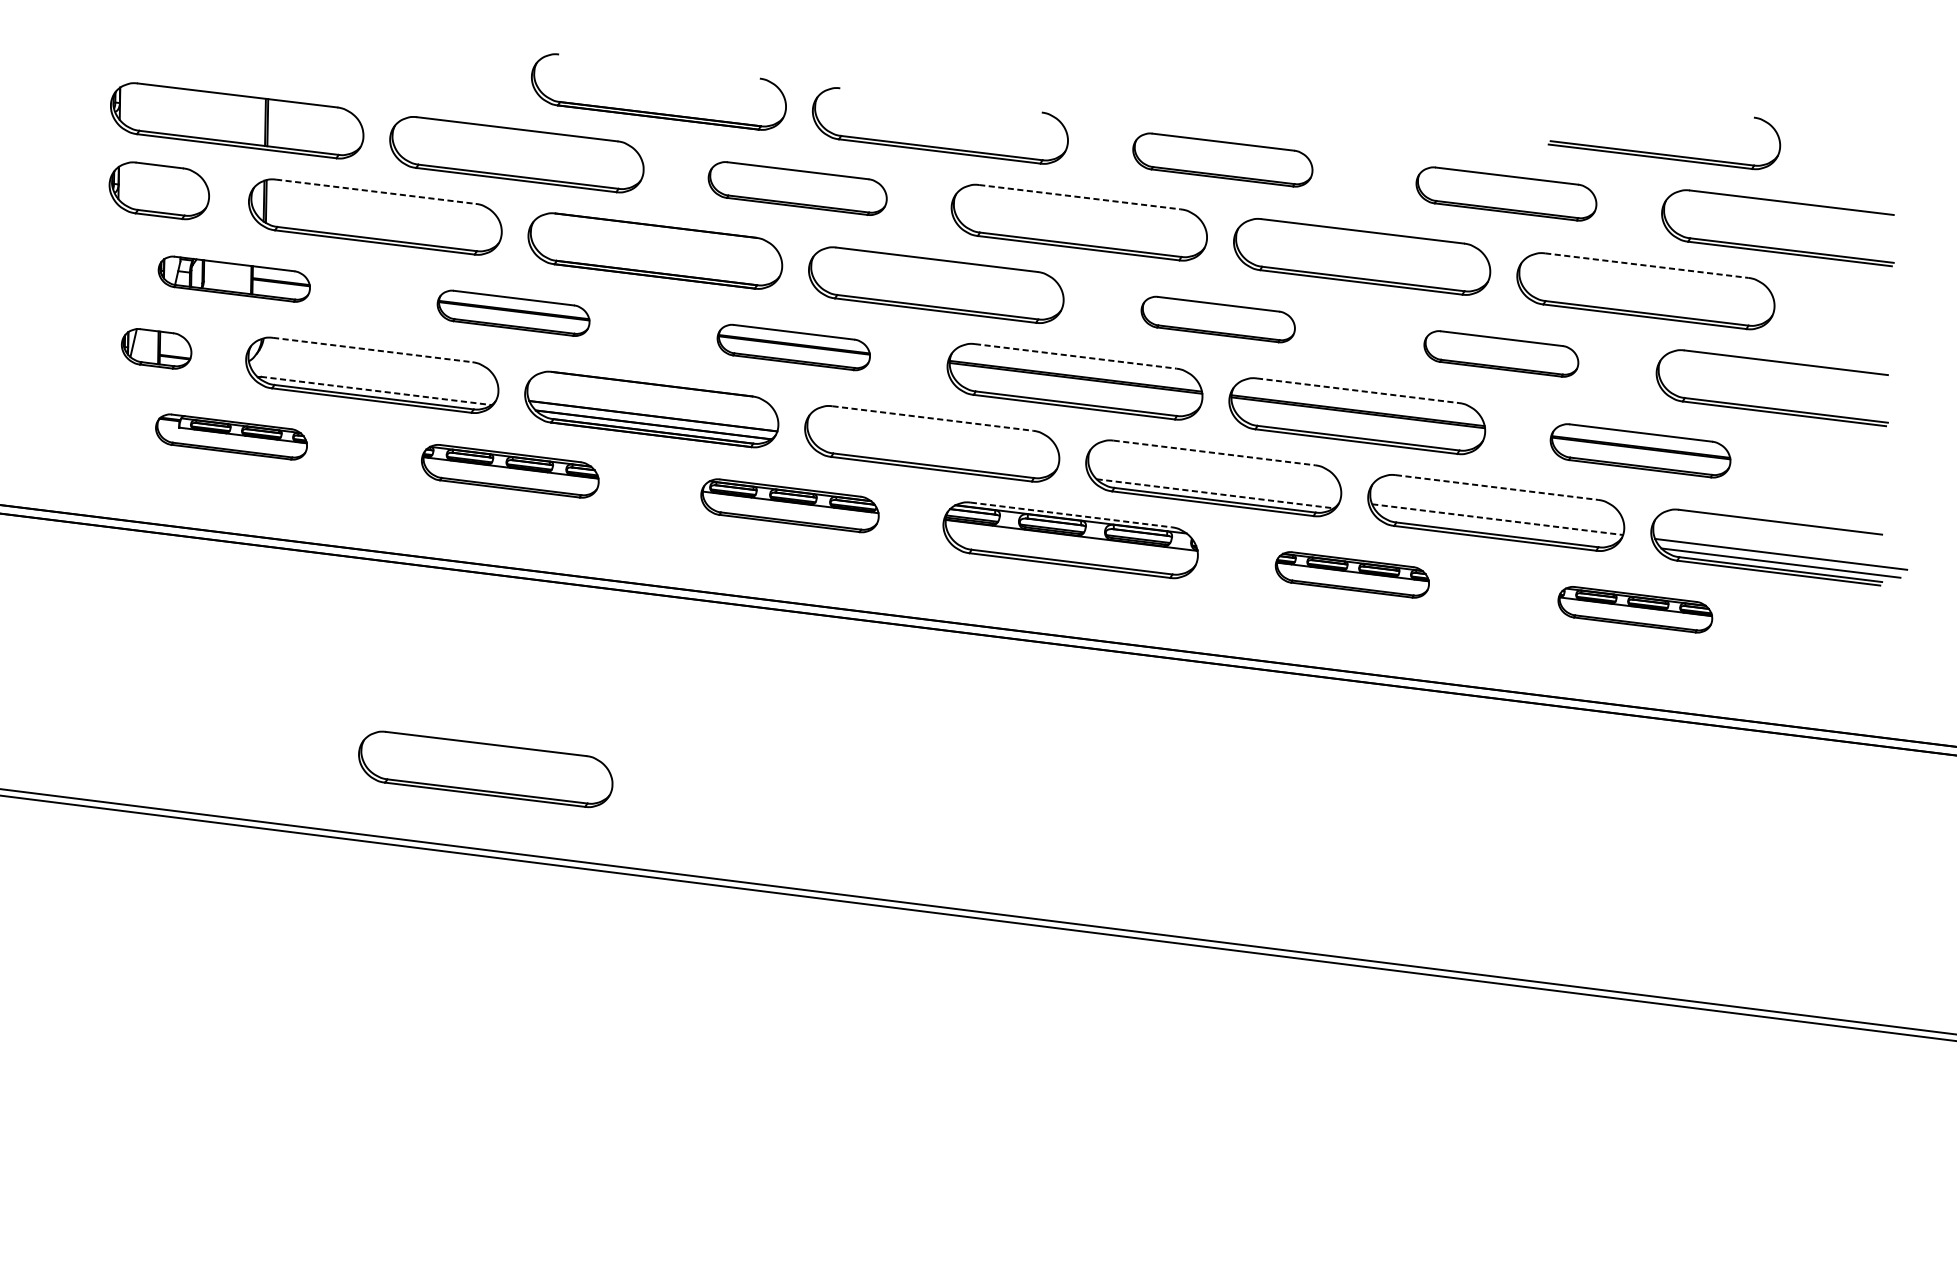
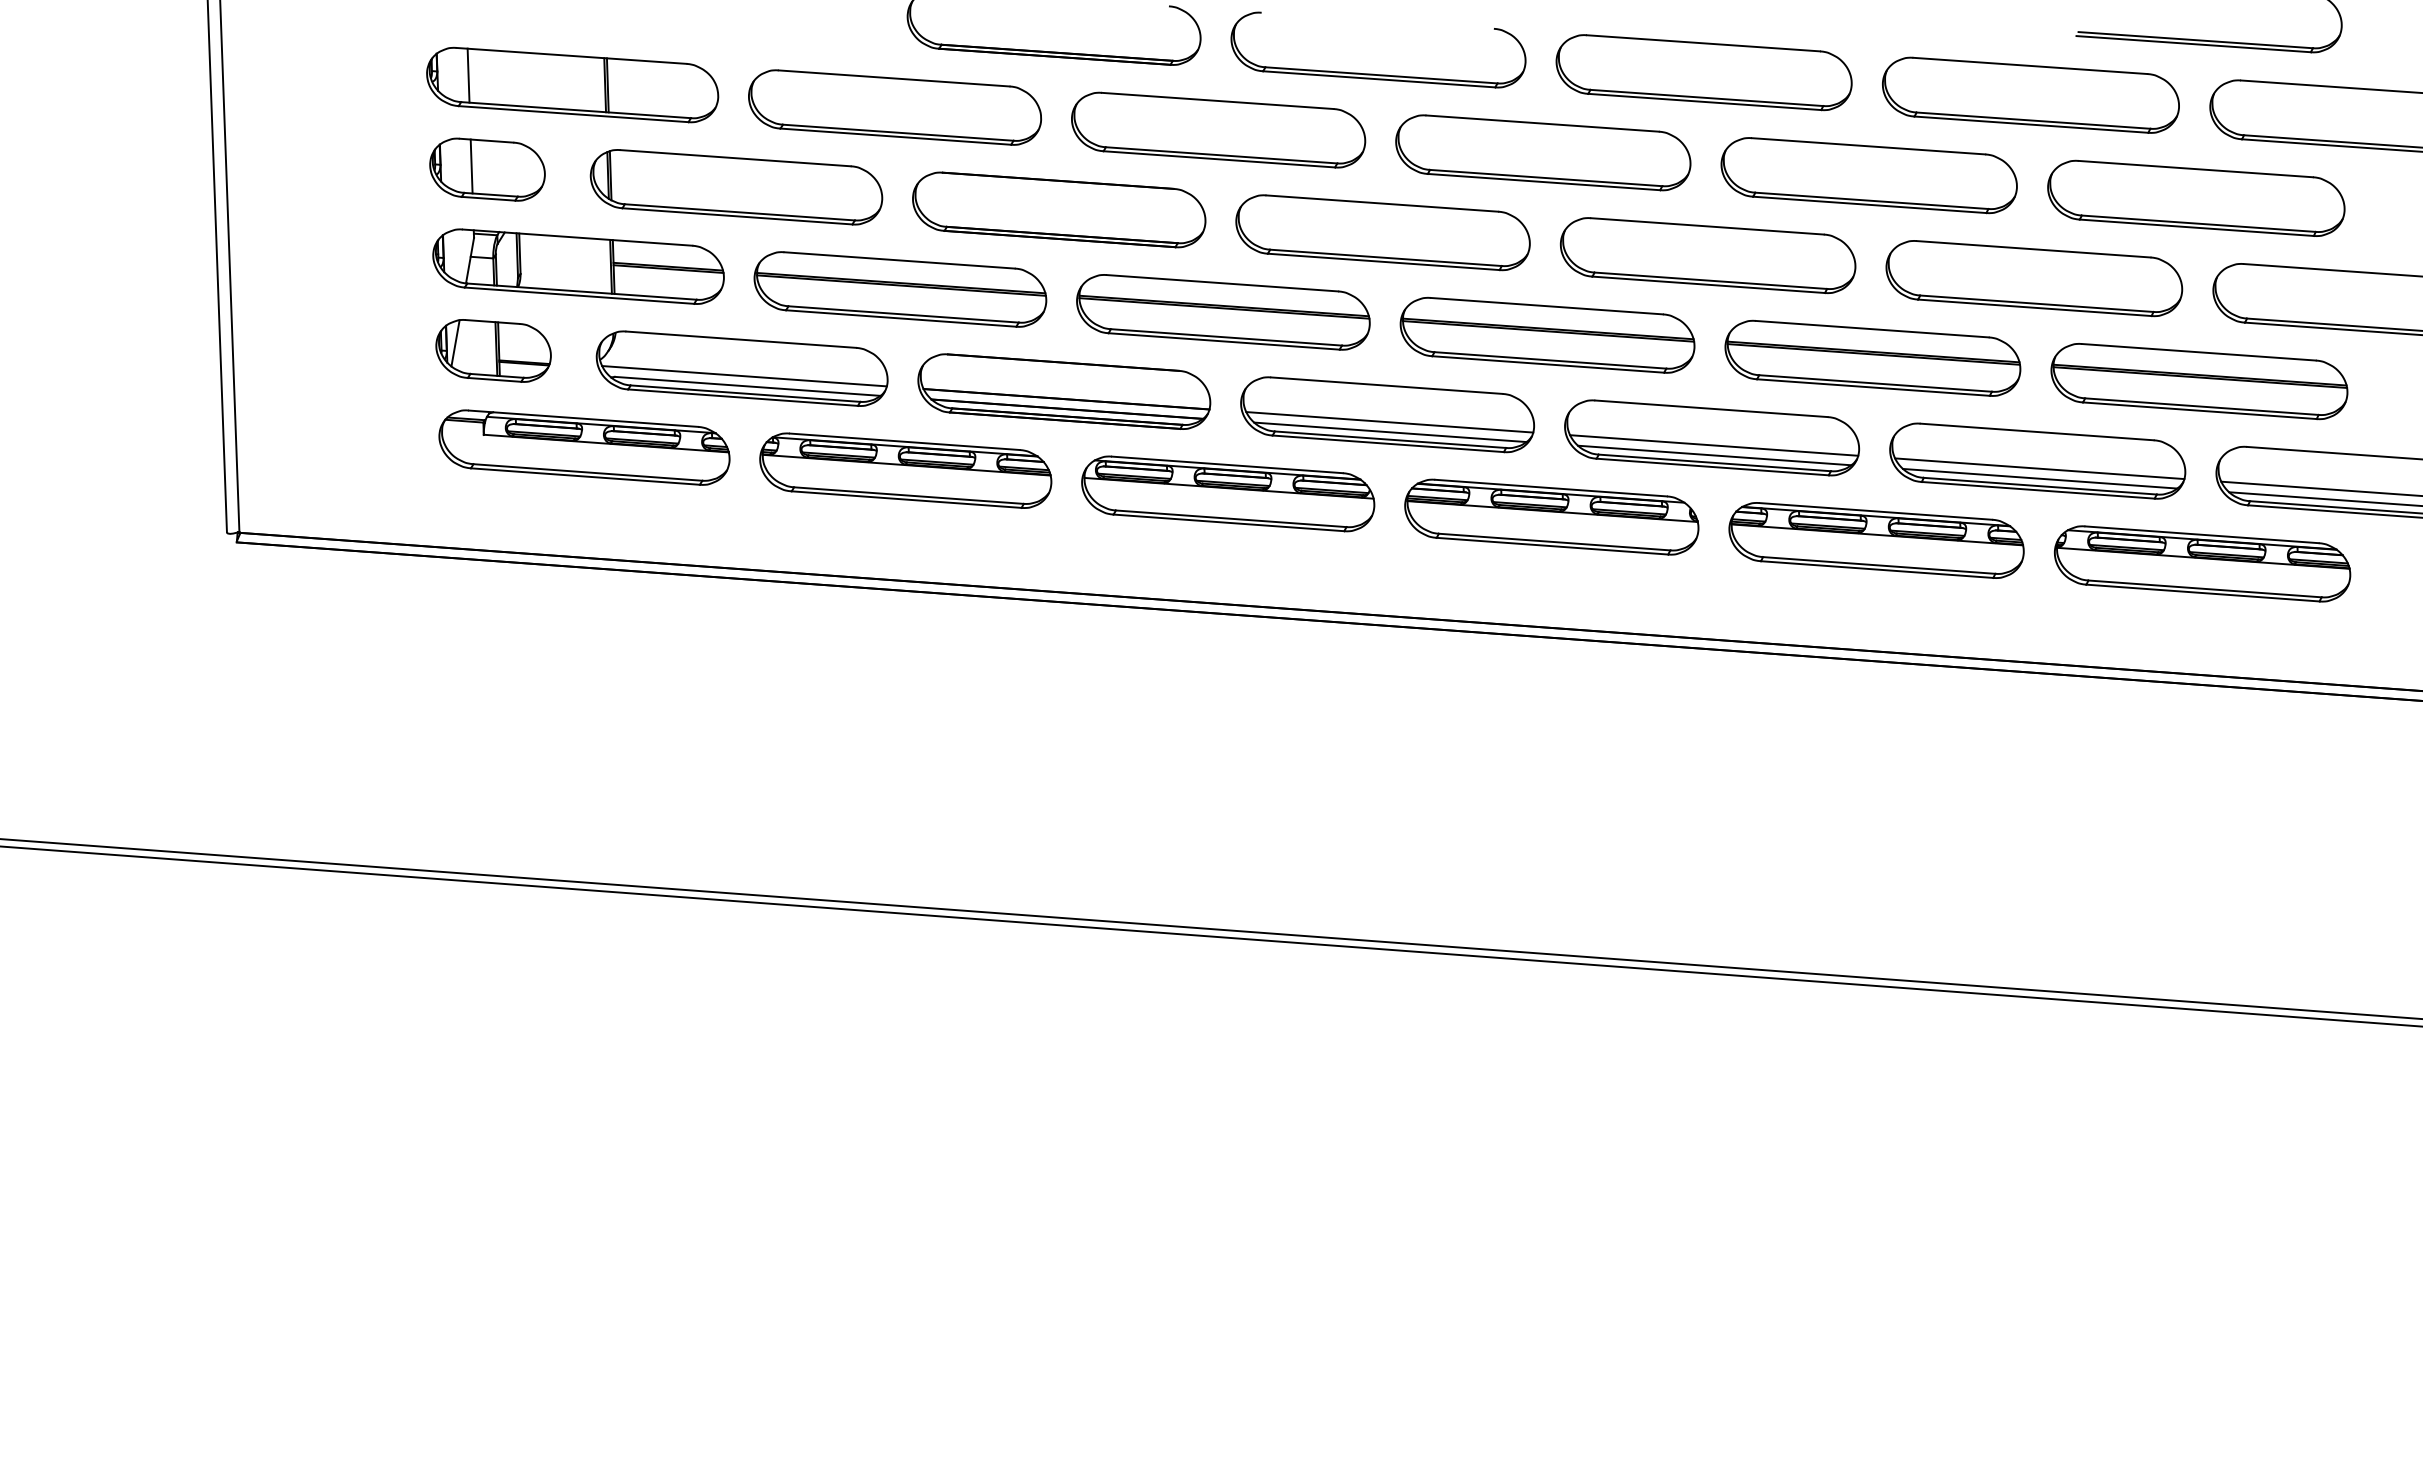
line: (146, 107) -> (468, 75), added
part: (1222, 159) -> (1703, 72), size x1.43
line: (145, 187) -> (471, 166), added
part: (797, 188) -> (1218, 129), size x1.43
line: (376, 192) -> (736, 158), dashed -> solid
part: (1506, 193) -> (2030, 94), size x1.43
line: (1080, 197) -> (1543, 123), dashed -> solid
line: (1647, 266) -> (2196, 169), dashed -> solid
part: (234, 279) -> (578, 266), size x1.67
part: (513, 313) -> (900, 289), size x1.67
part: (1217, 319) -> (1707, 255), size x1.67
part: (793, 347) -> (1223, 312), size x1.67
part: (156, 348) -> (493, 350), size x1.43
line: (372, 349) -> (741, 339), dashed -> solid
part: (1501, 353) -> (2034, 278), size x1.67
line: (1076, 356) -> (1547, 306), dashed -> solid
line: (373, 382) -> (744, 376), added
line: (377, 391) -> (748, 386), dashed -> solid
line: (1358, 391) -> (1872, 329), dashed -> solid
line: (932, 418) -> (1386, 385), dashed -> solid
part: (231, 436) -> (584, 447), size x1.67
line: (933, 450) -> (1389, 422), added
part: (1640, 450) -> (2199, 381), size x1.43
line: (1214, 452) -> (1711, 408), dashed -> solid
line: (933, 459) -> (1390, 432), added
part: (510, 471) -> (905, 470), size x1.43
line: (1215, 485) -> (1714, 445), added
line: (1497, 487) -> (2037, 431), dashed -> solid
line: (1215, 493) -> (1715, 455), dashed -> solid
part: (790, 505) -> (1228, 493), size x1.43
line: (1071, 515) -> (1551, 488), dashed -> solid
line: (1498, 519) -> (2040, 468), dashed -> solid
line: (1497, 528) -> (2040, 478), added
part: (1352, 574) -> (1876, 540), size x1.67
part: (1635, 609) -> (2202, 563), size x1.67
part: (485, 769) -> (894, 813), removed

